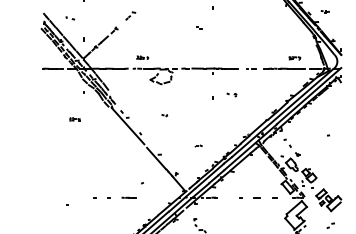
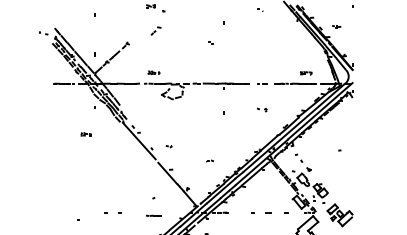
part: (130, 15) -> (155, 30), moved
part: (70, 18) -> (43, 33), moved
part: (232, 94) -> (262, 109), moved
part: (164, 115) -> (168, 146), moved
line: (129, 197) -> (153, 215), moved

